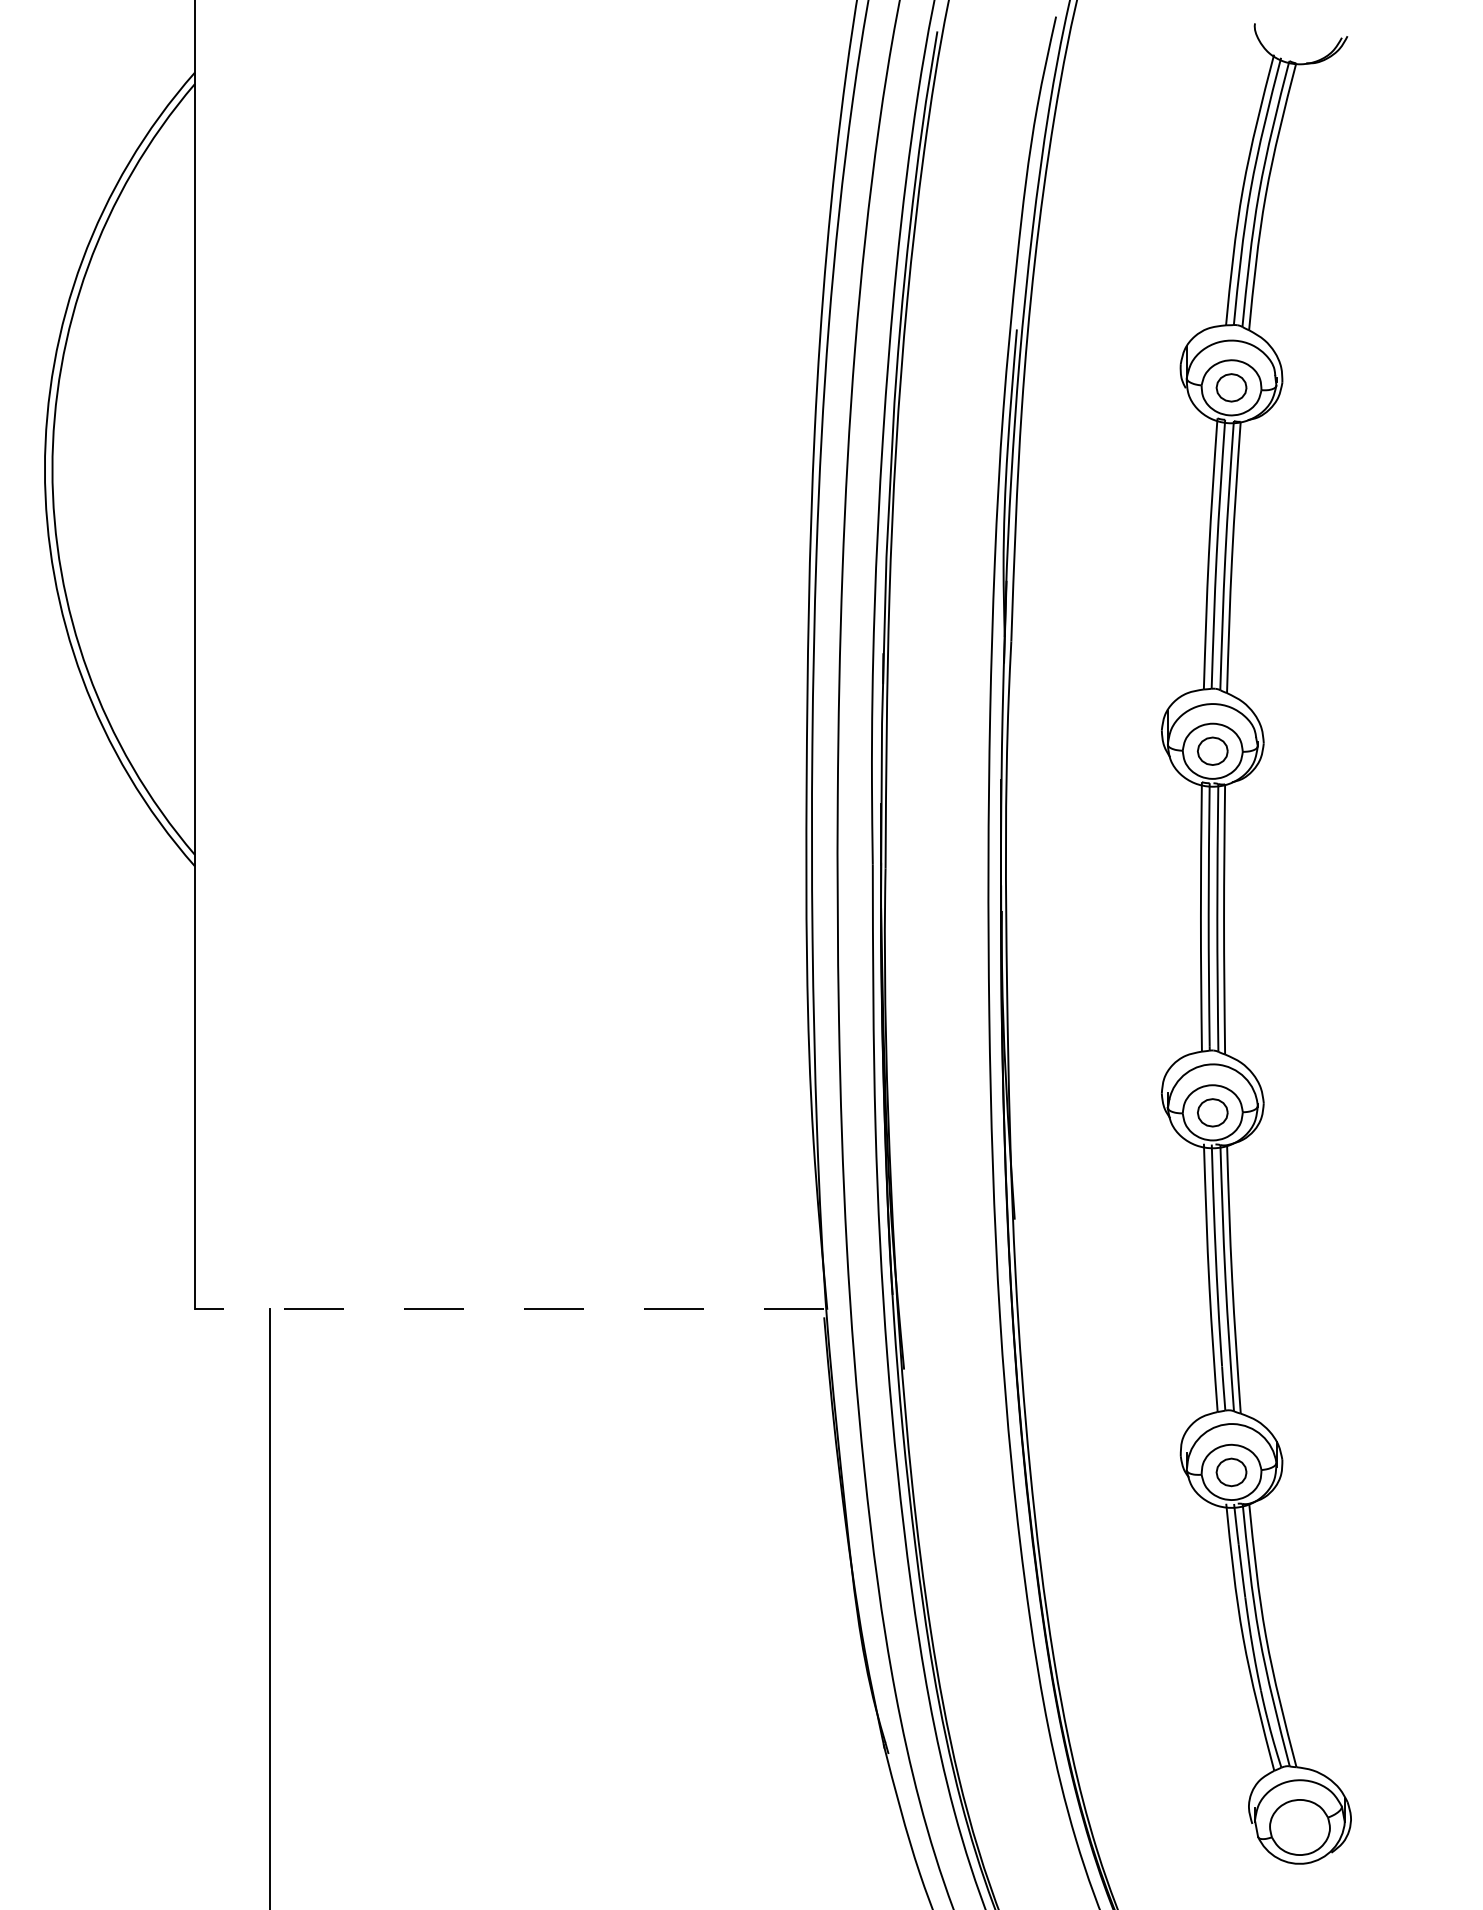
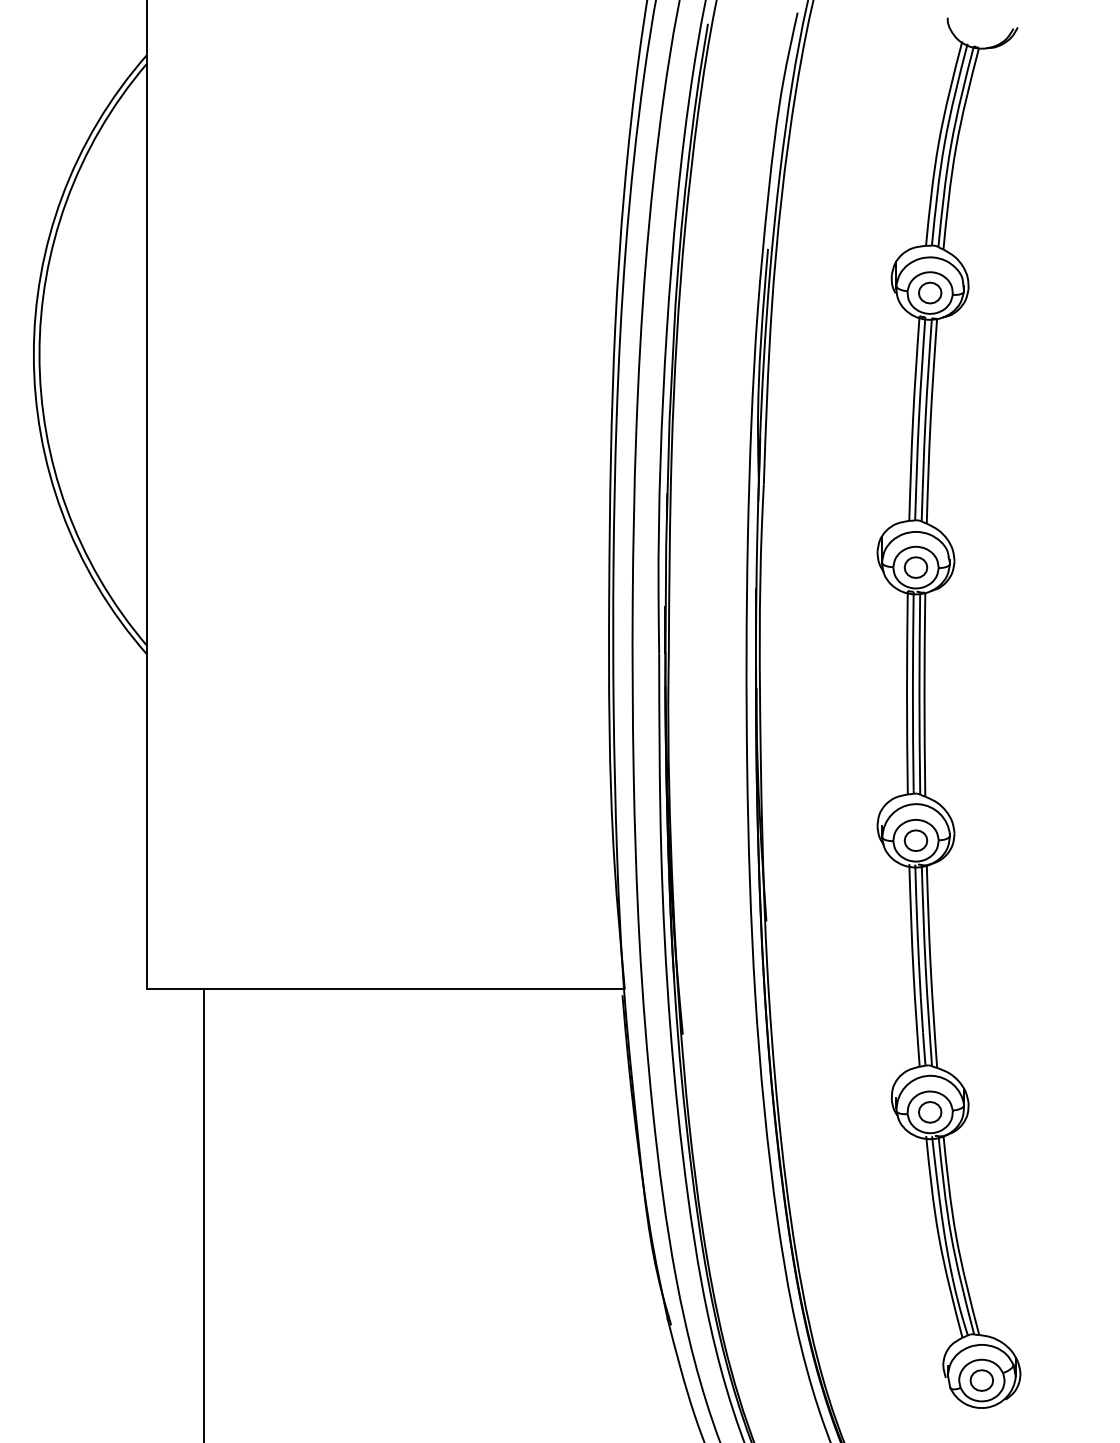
line: (509, 1309) -> (384, 989), dashed -> solid
part: (1299, 1827) -> (981, 1380), added

